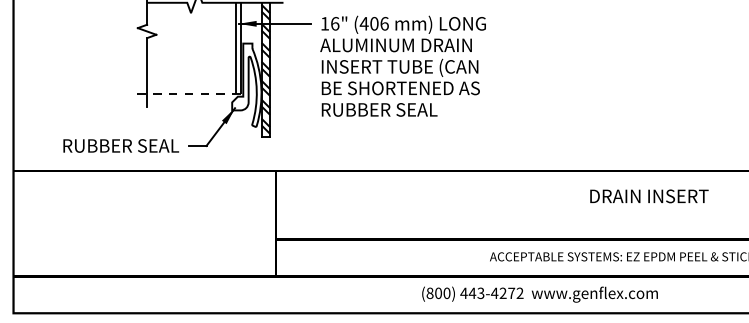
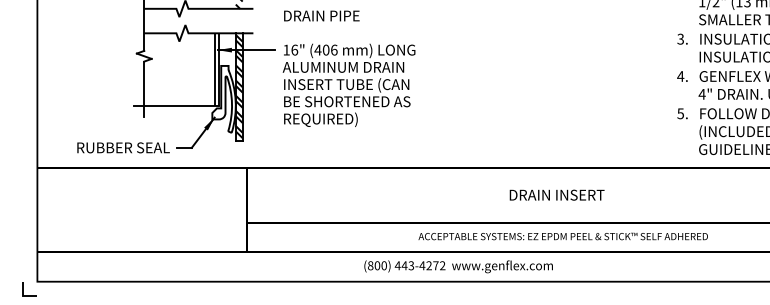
line: (187, 94) -> (176, 106), dashed -> solid
text: (384, 110) -> (334, 119), RUBBER SEAL -> REQUIRED)
text: (648, 195) -> (556, 194), moved

